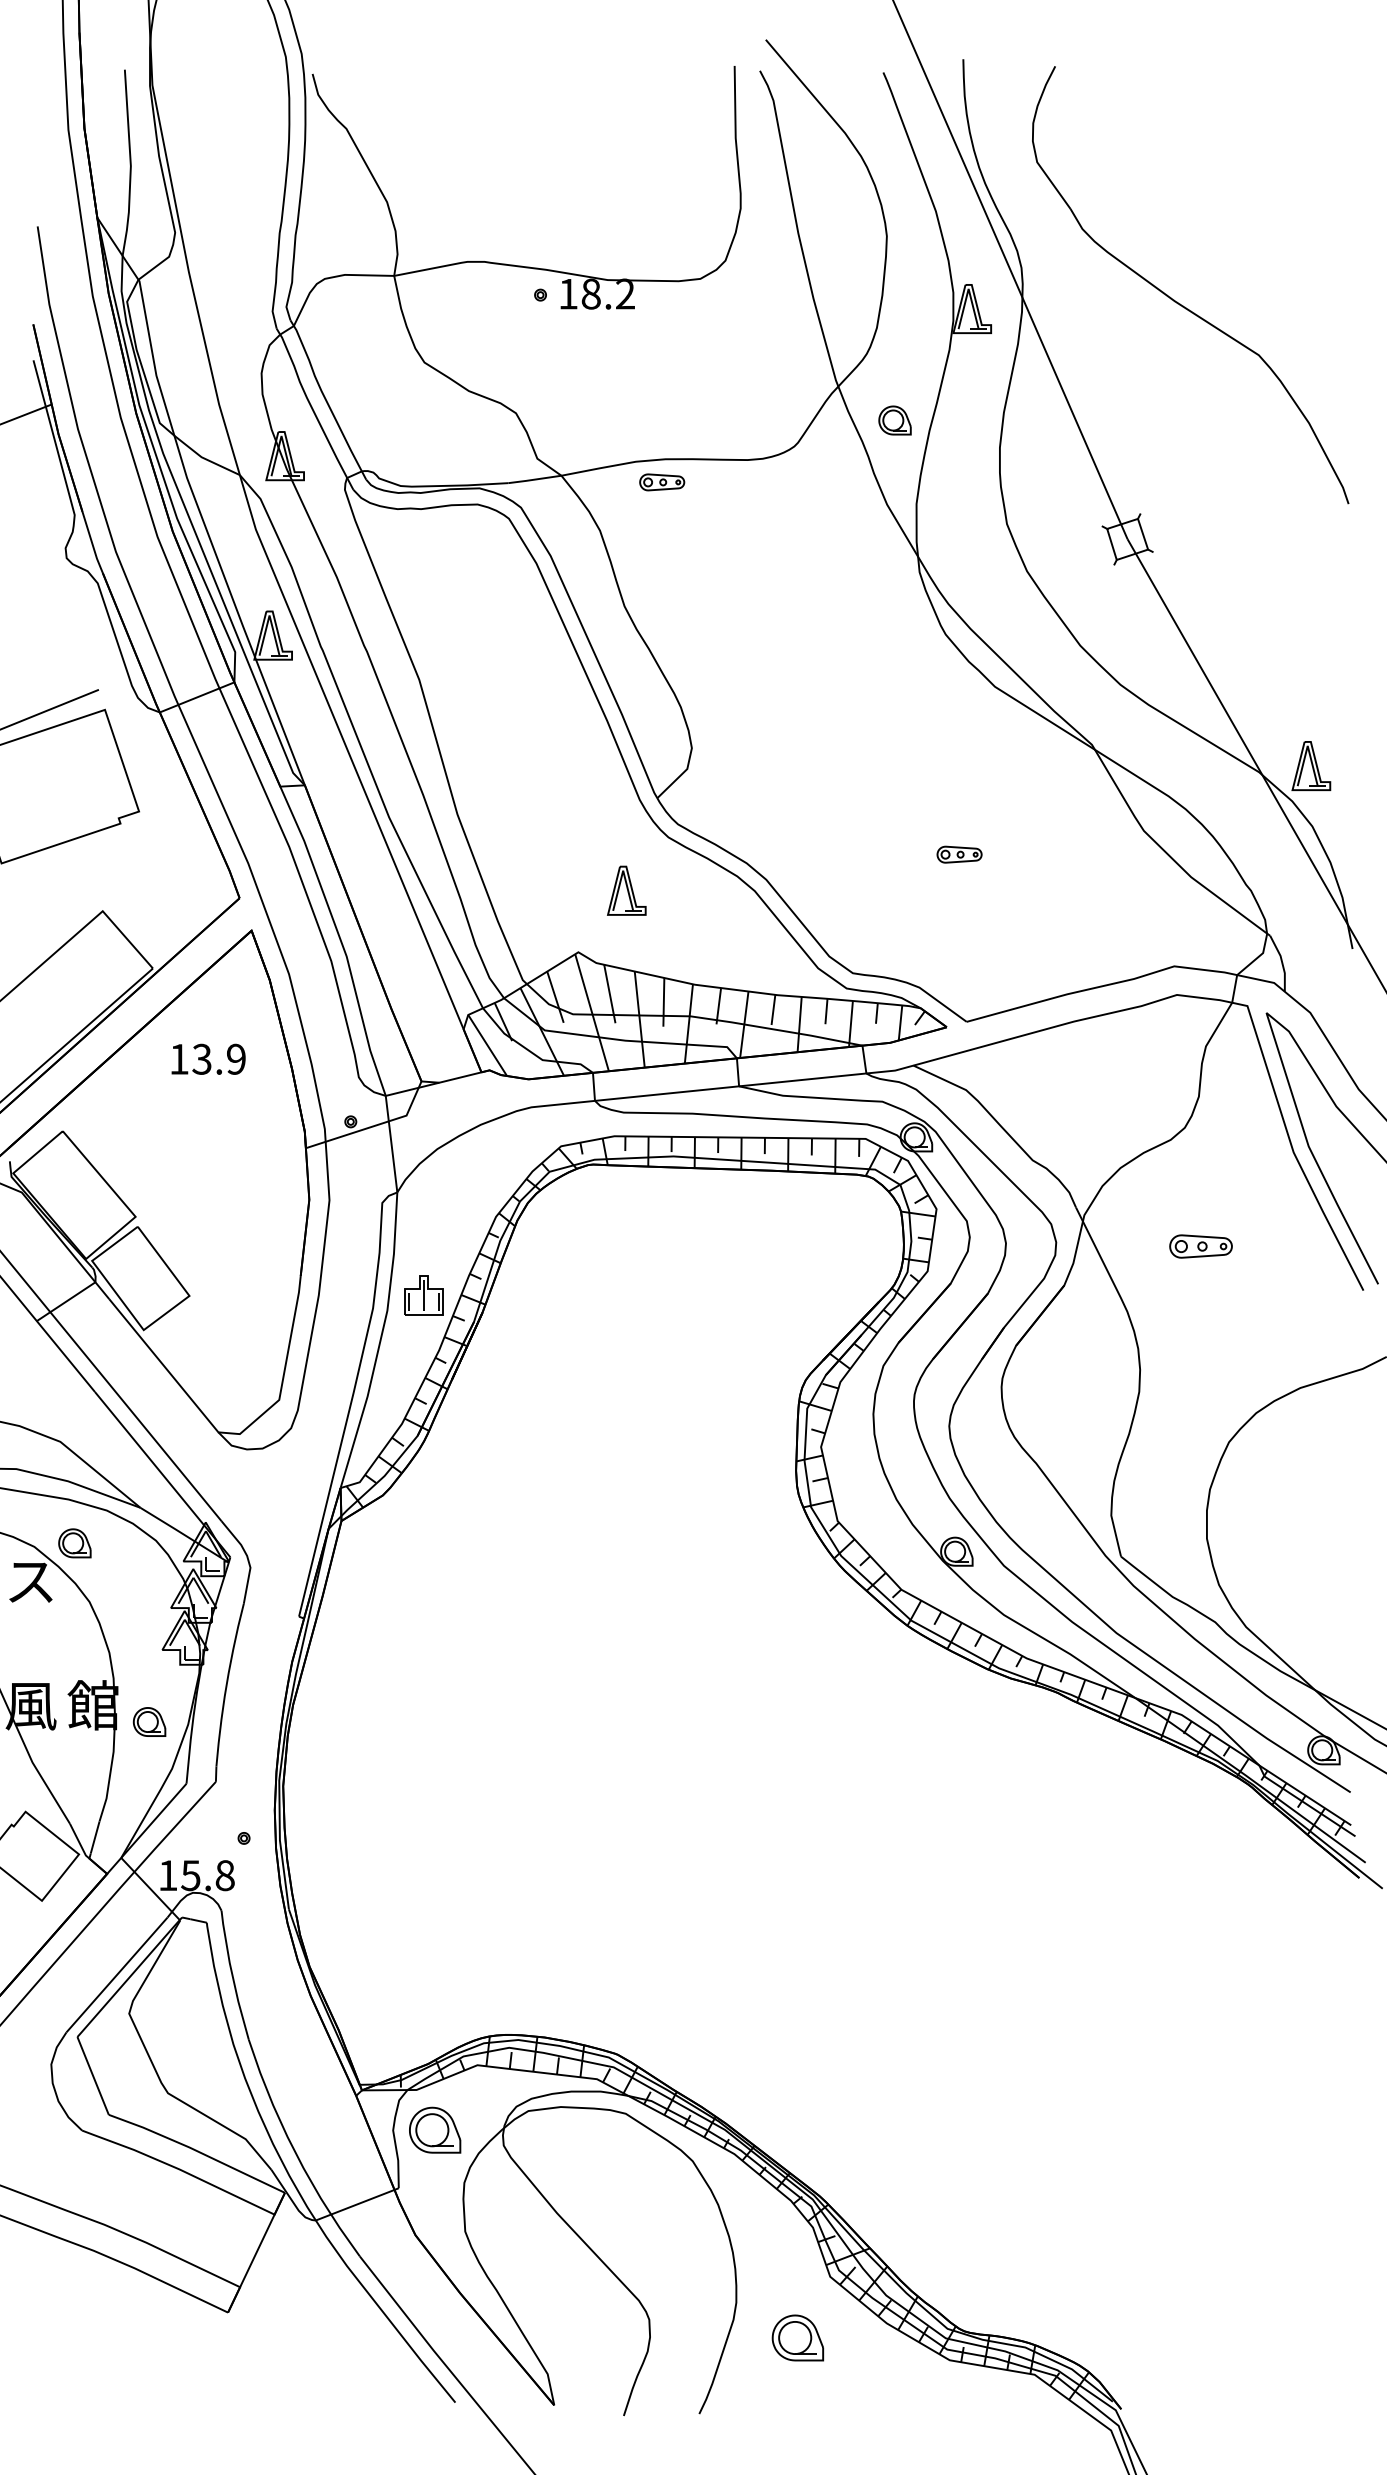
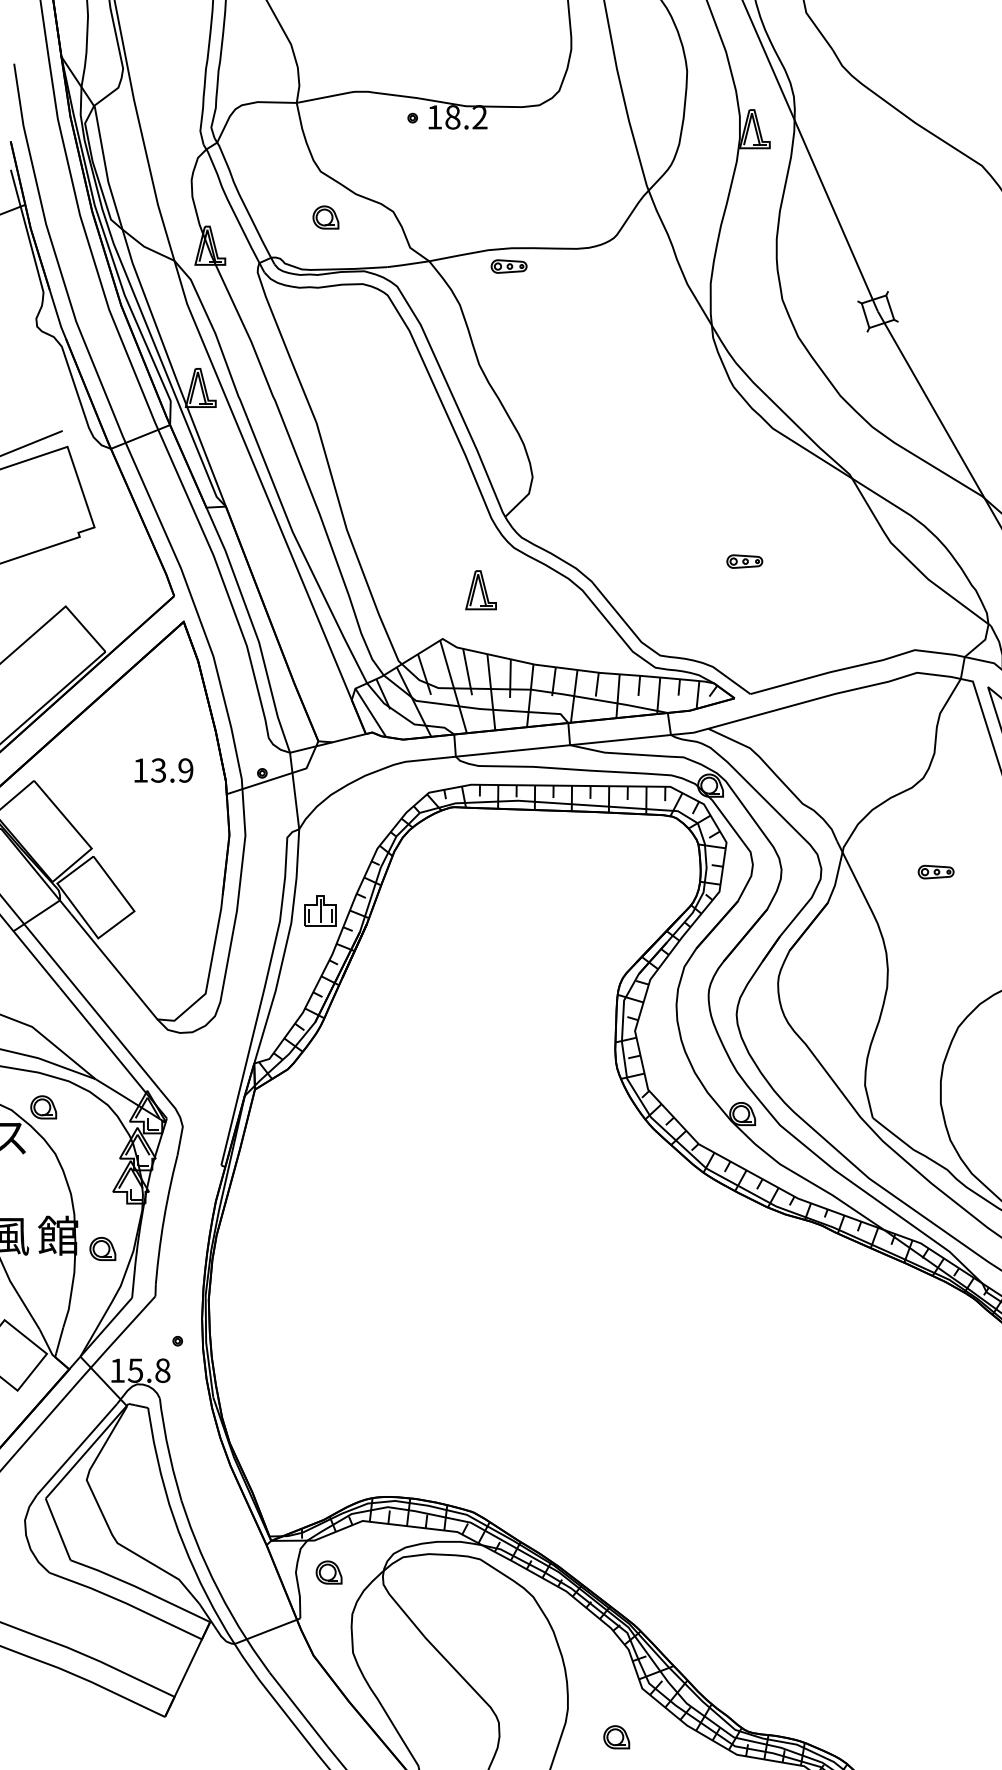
part: (894, 420) -> (325, 217), moved
text: (208, 1058) -> (163, 769), moved
part: (1200, 1246) -> (935, 872), size x0.71
part: (434, 2130) -> (328, 1572), size x0.62
part: (797, 2338) -> (616, 1737), size x0.62

